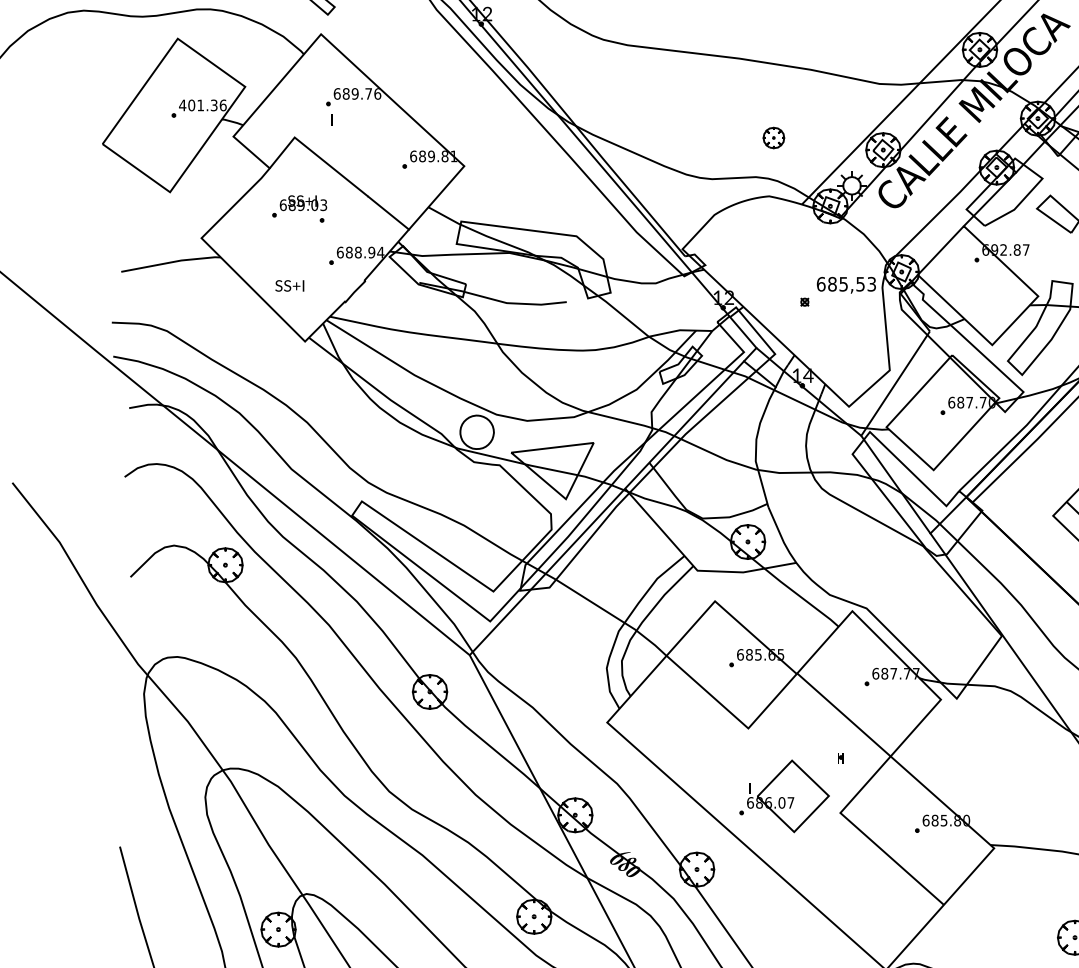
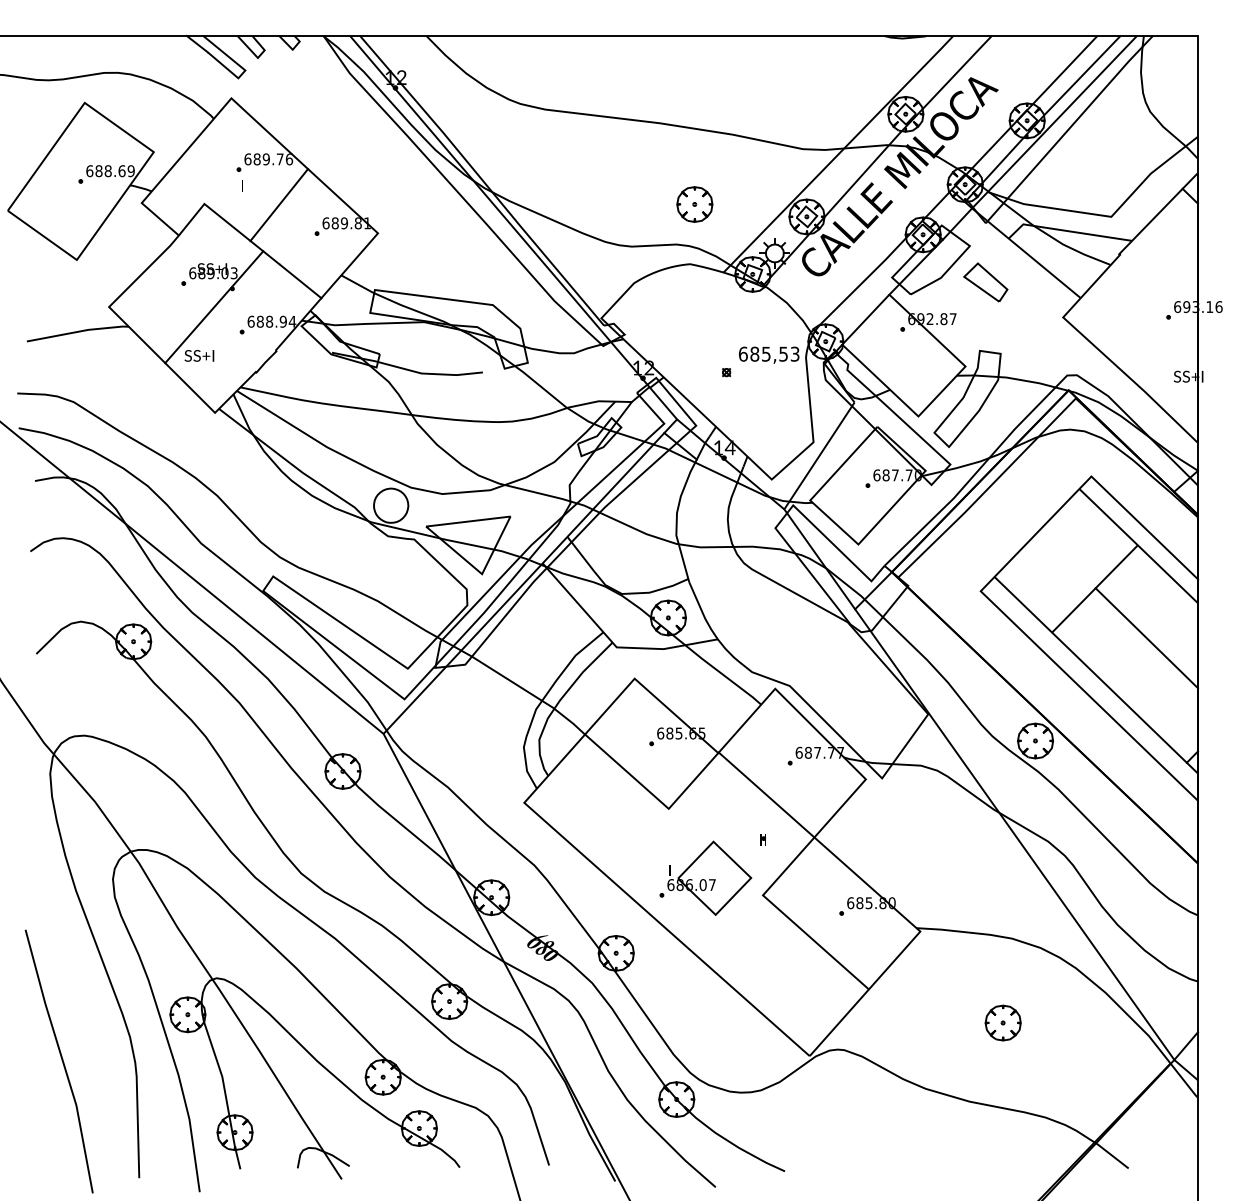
text: (202, 105) -> (110, 171), 401.36 -> 688.69
line: (368, 138) -> (279, 205), added
part: (773, 138) -> (694, 204), size x1.67
line: (304, 238) -> (214, 307), added

